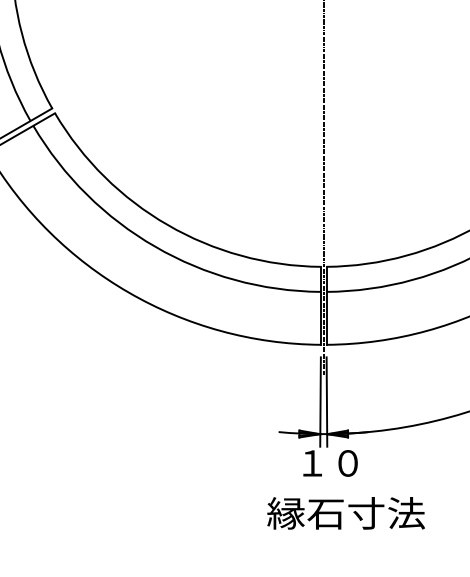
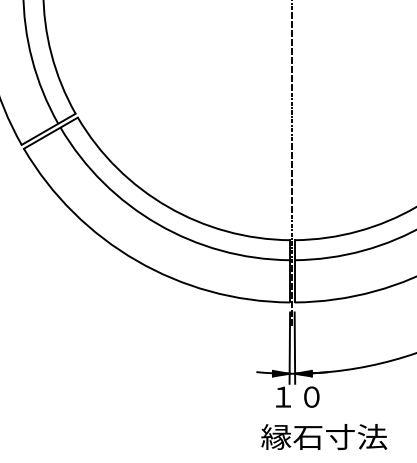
text: (346, 512) -> (324, 436), moved

